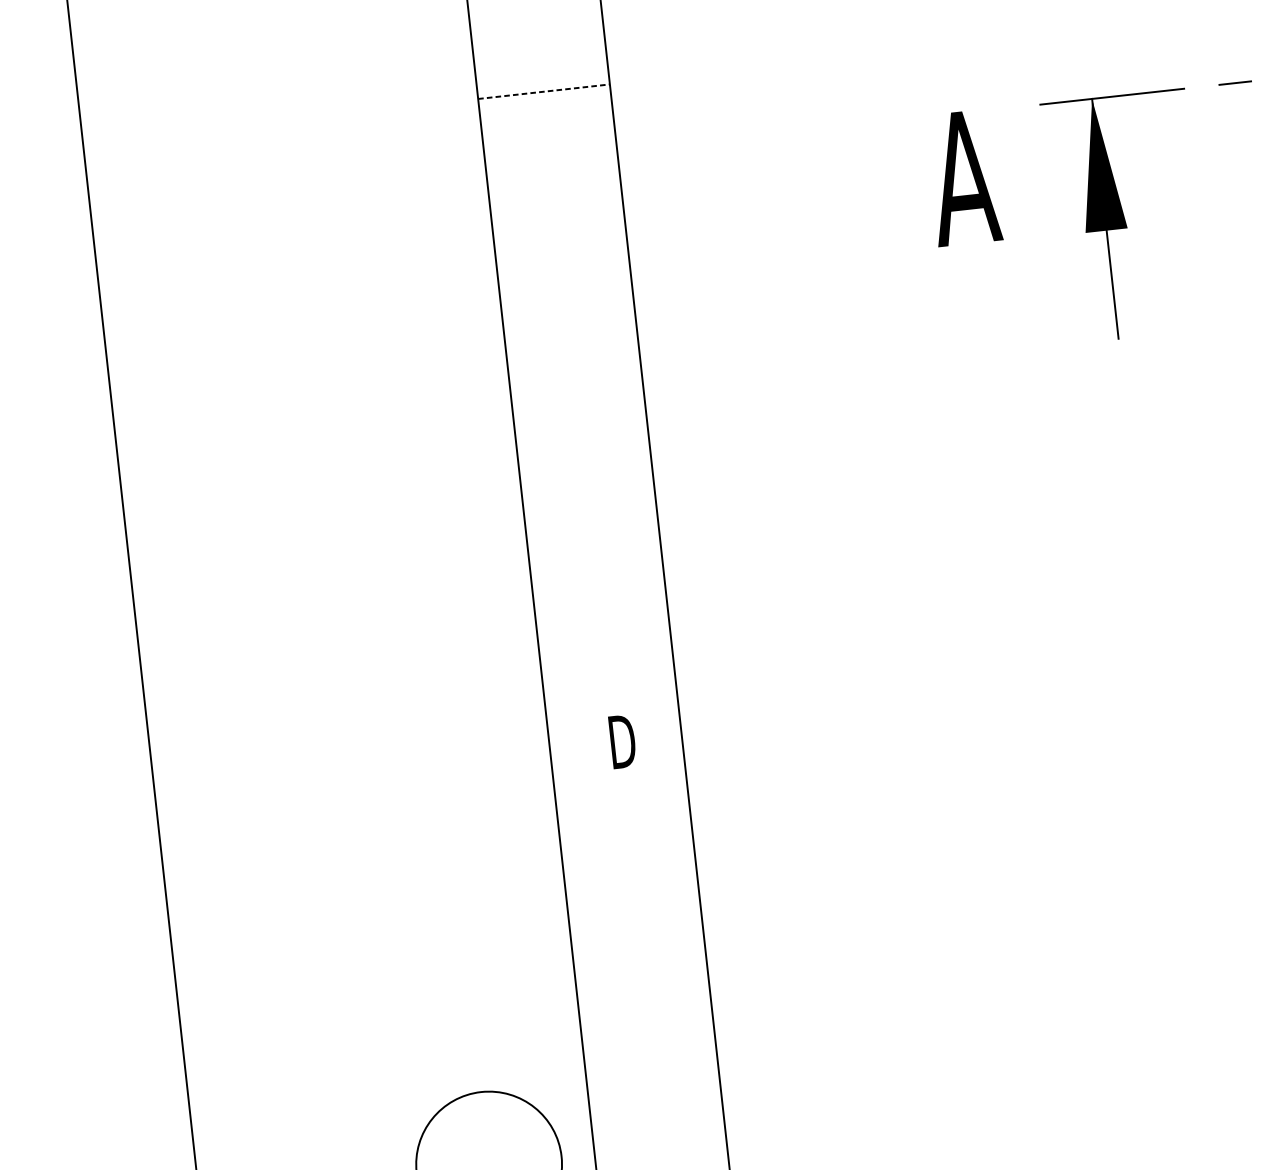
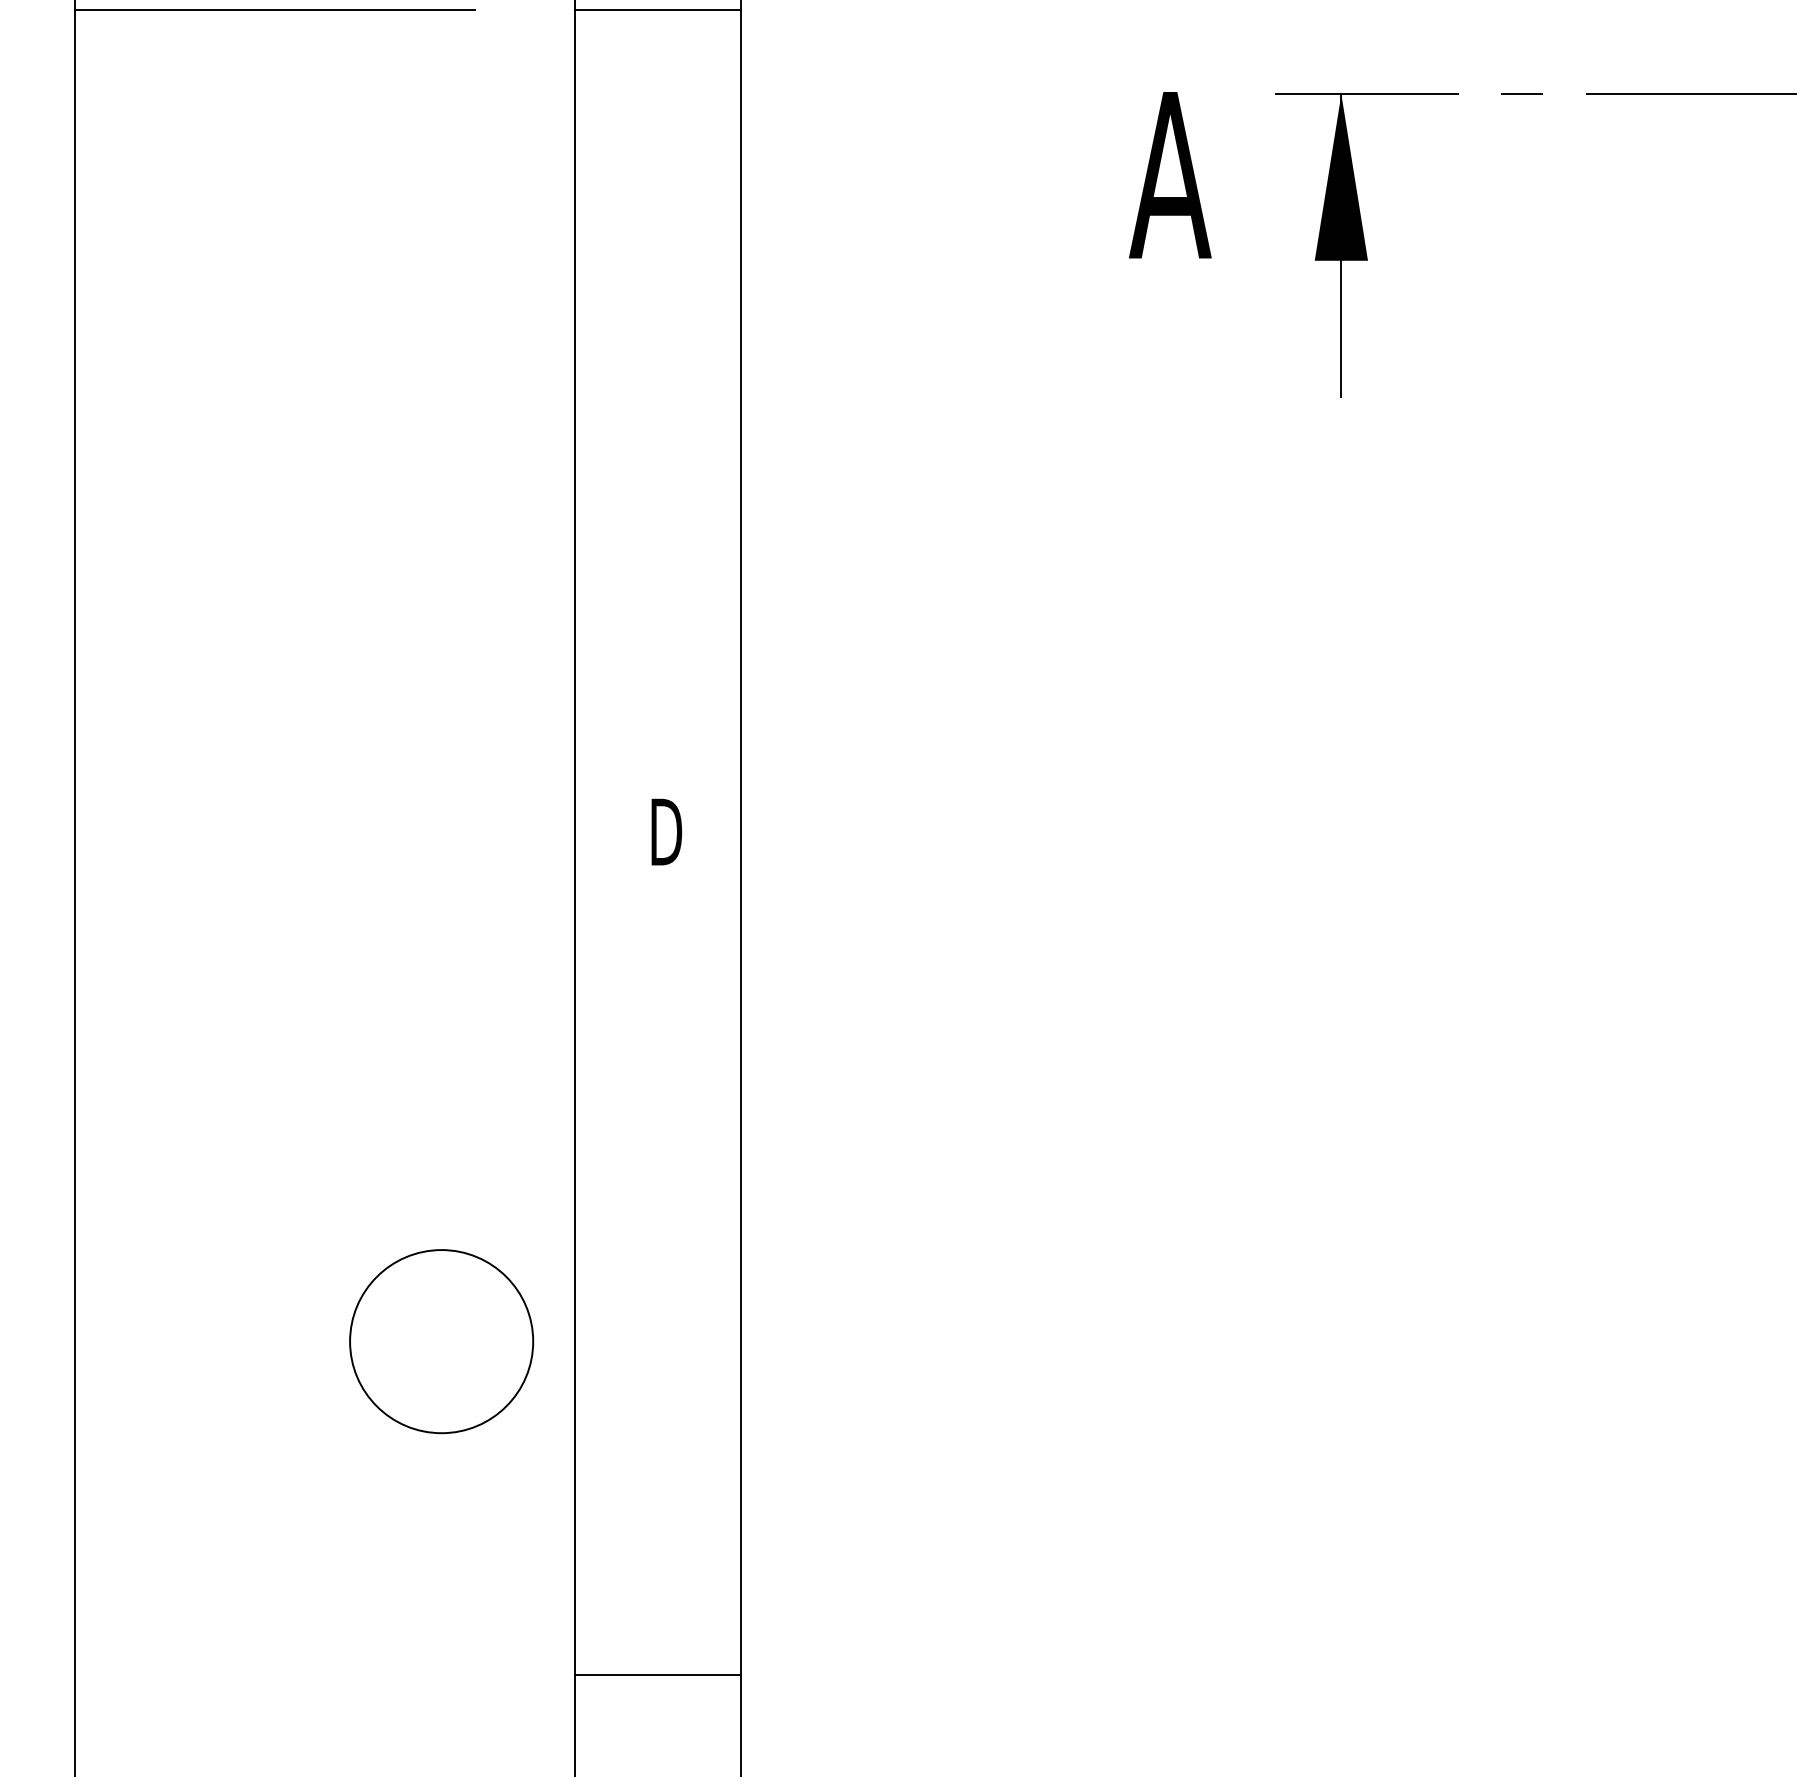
line: (544, 91) -> (658, 9), dashed -> solid
line: (240, 125) -> (274, 9), added

